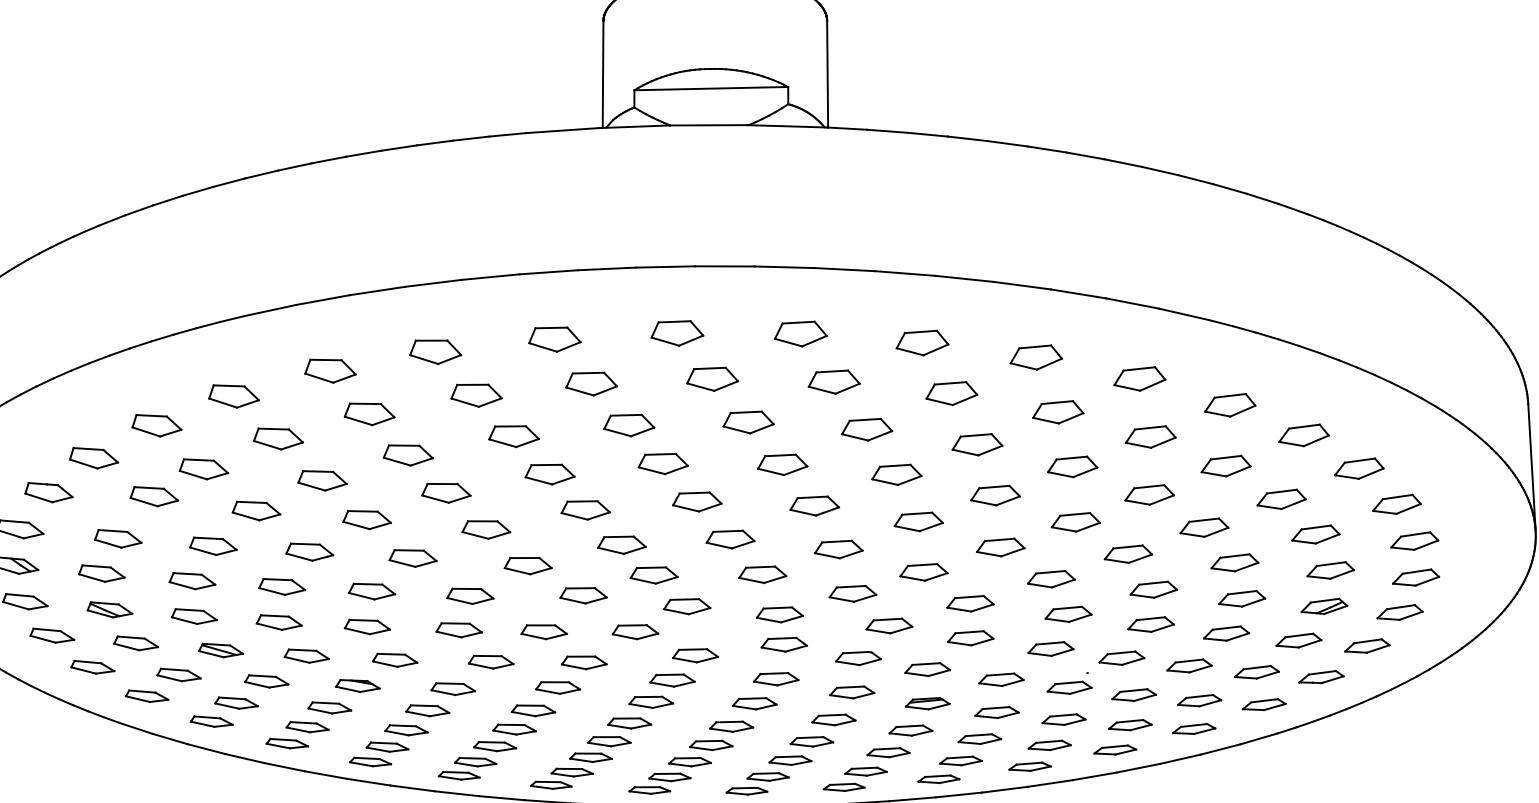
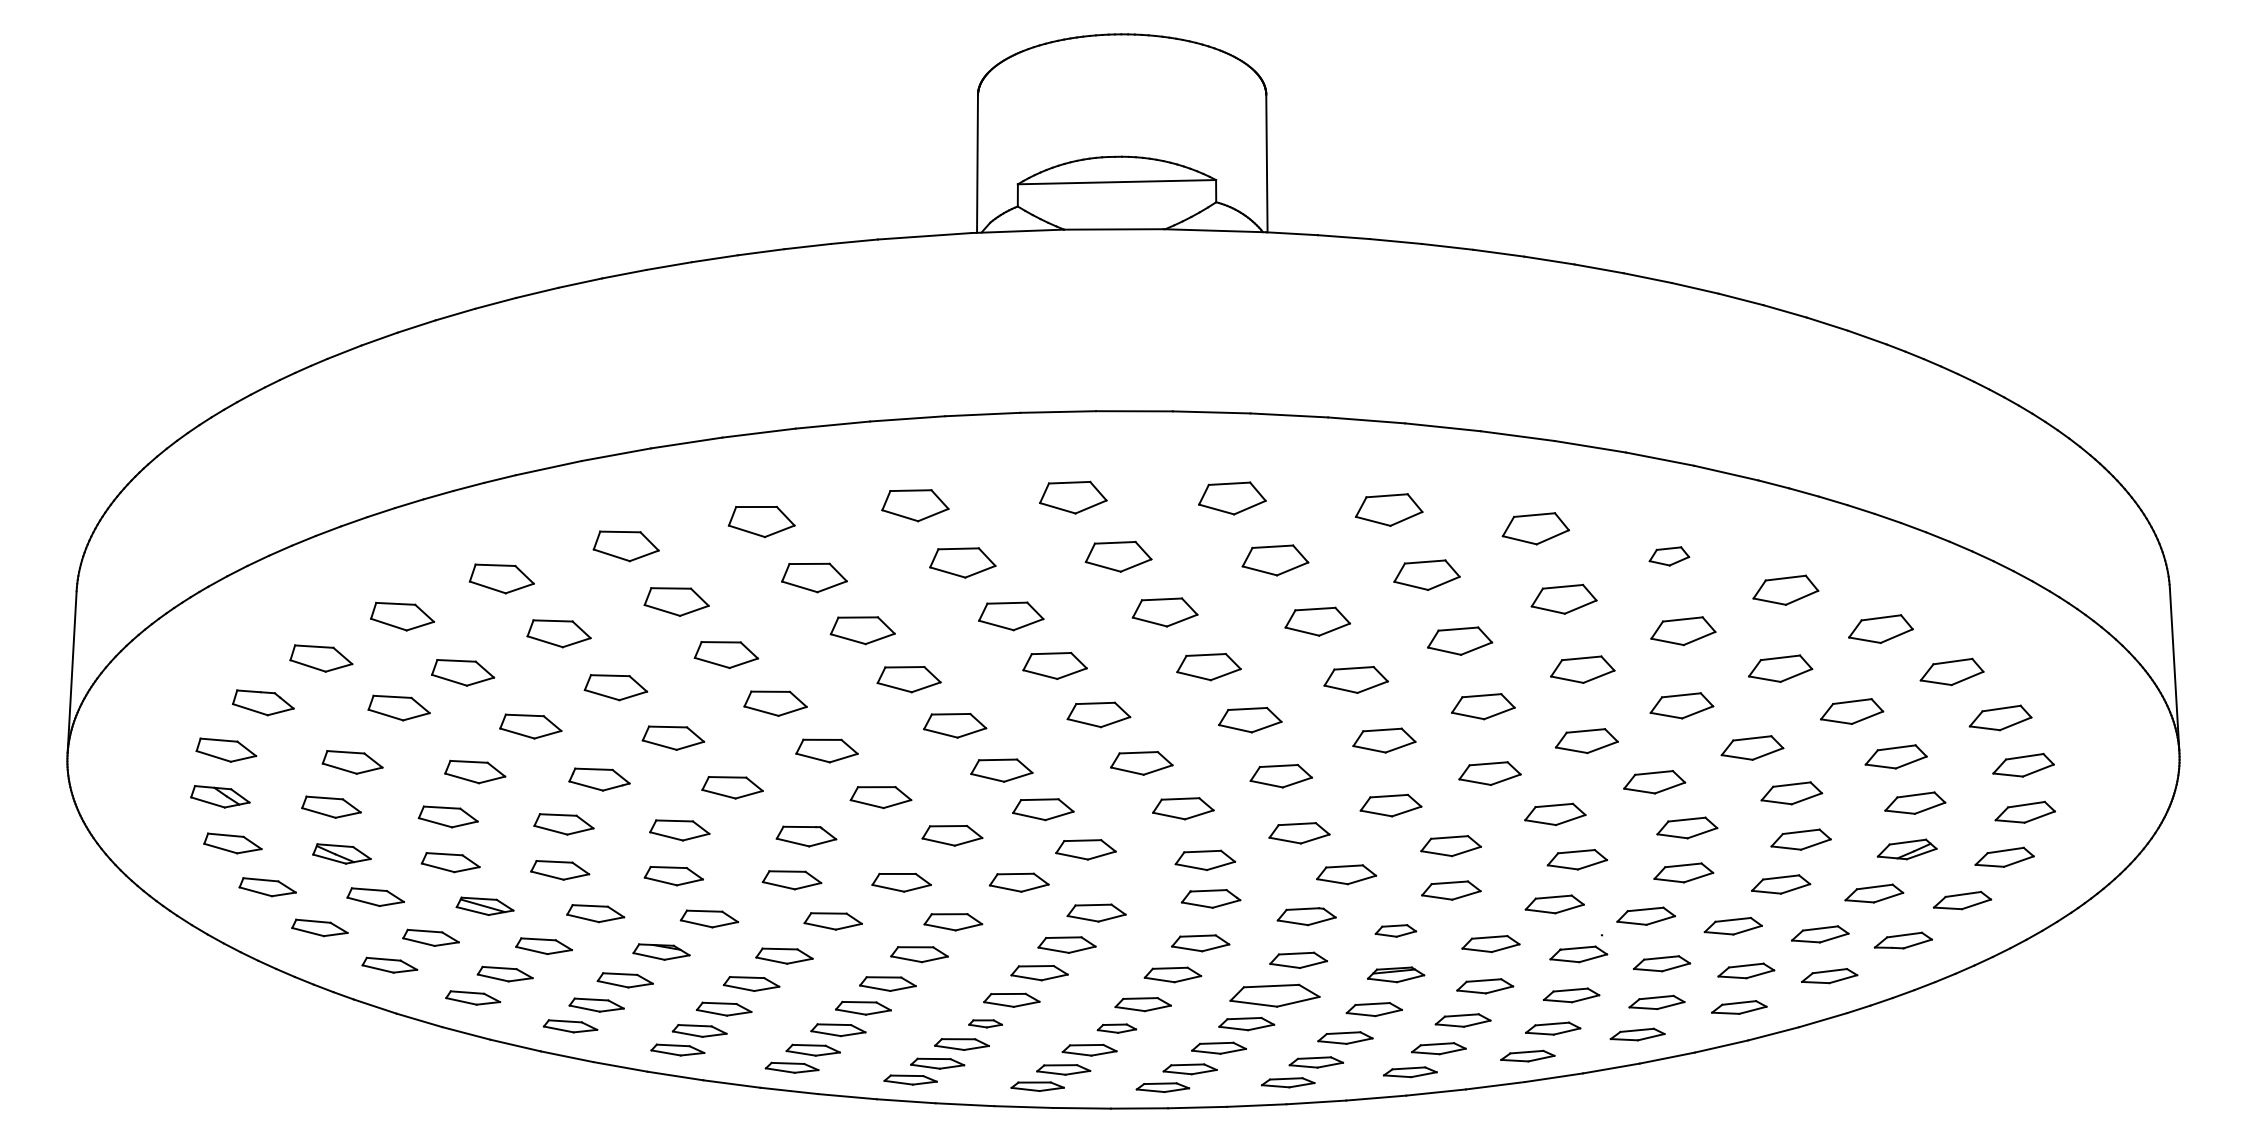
part: (1140, 379) -> (1669, 556), size x0.6
part: (927, 669) -> (1395, 930), size x0.7
part: (833, 719) -> (1274, 995), size x1.6
part: (609, 741) -> (985, 1023), size x0.6
part: (710, 745) -> (1116, 1028), size x0.7

